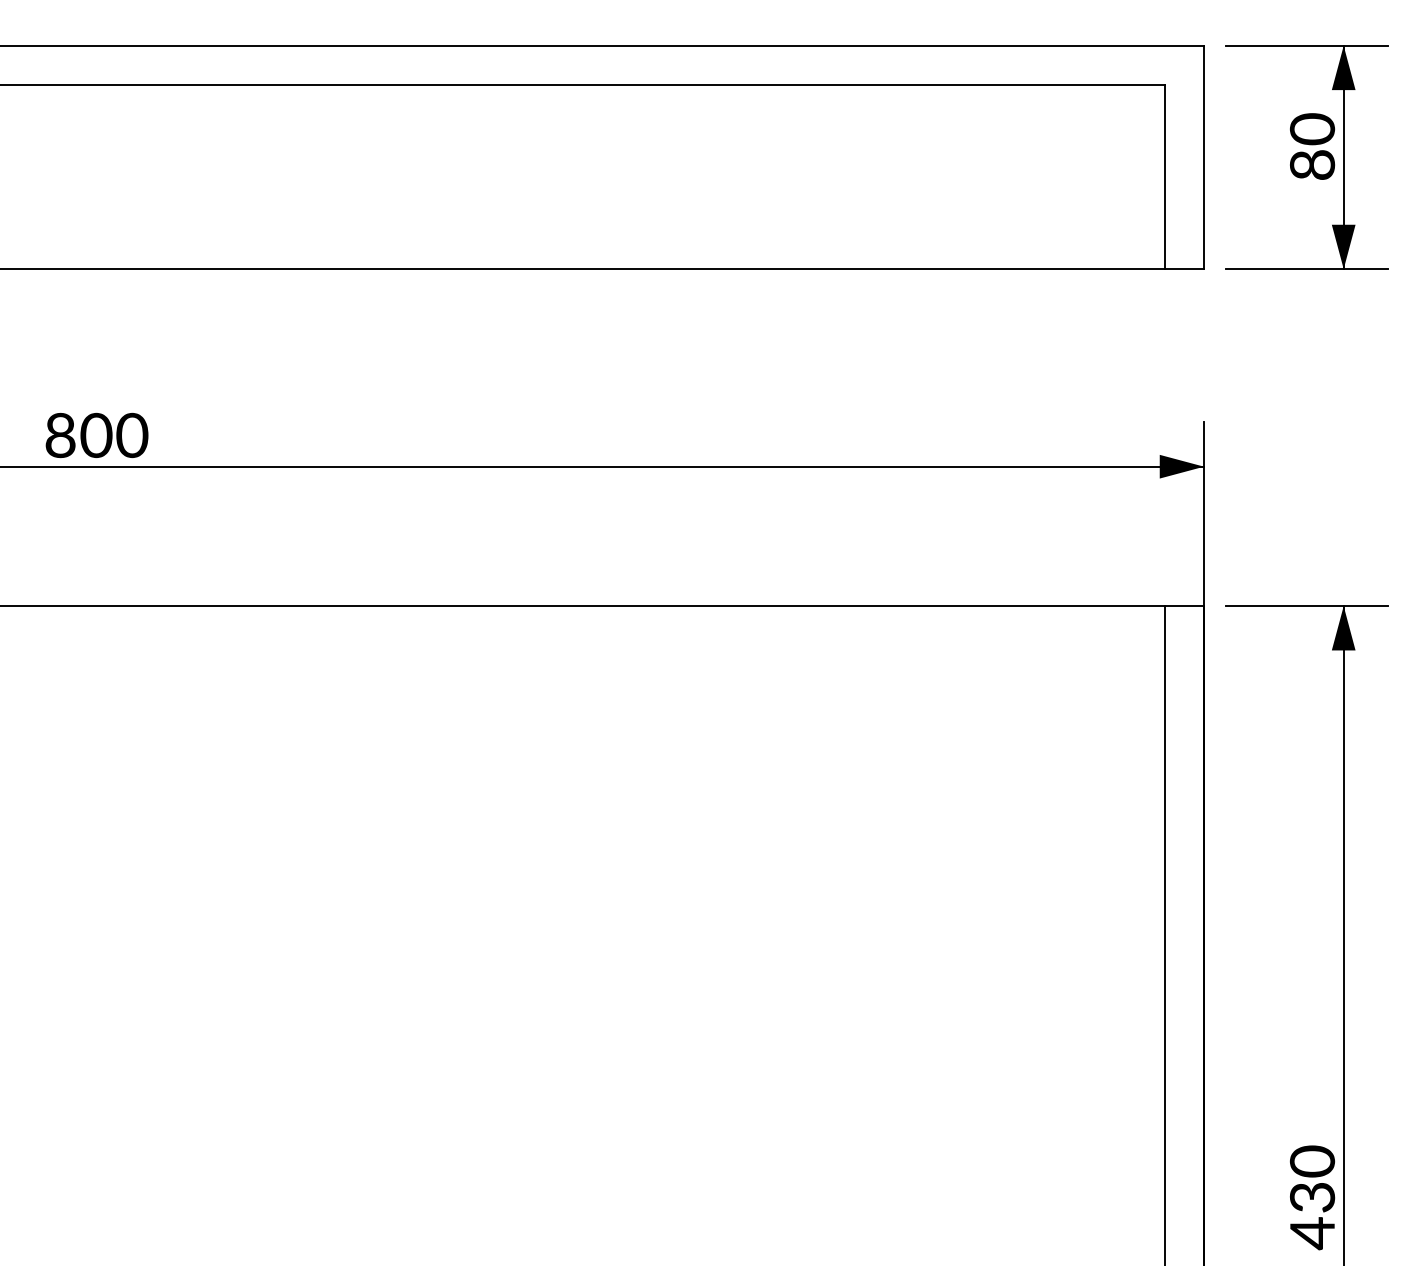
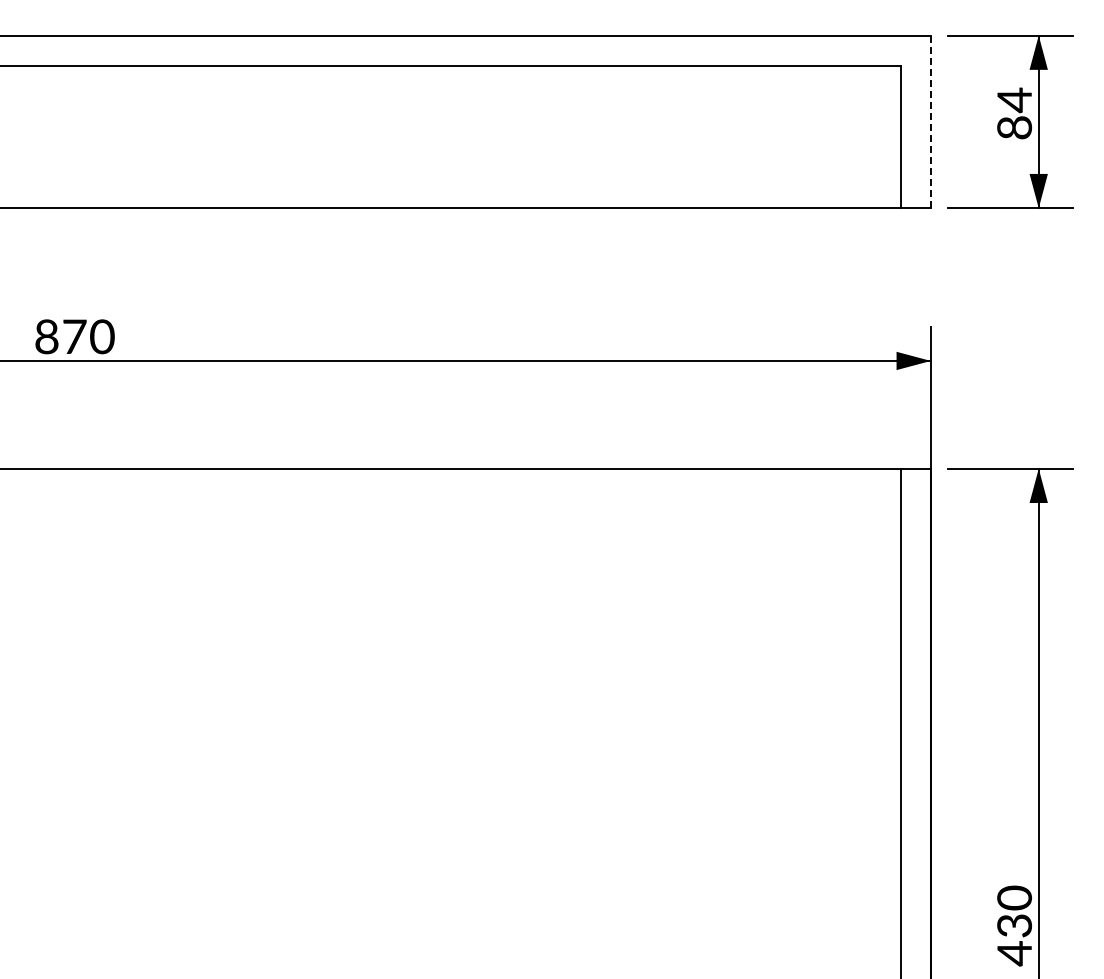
text: (1312, 129) -> (1014, 100), 80 -> 84
line: (1203, 156) -> (930, 121), solid -> dashed
text: (96, 435) -> (74, 336), 800 -> 870

